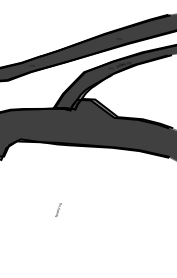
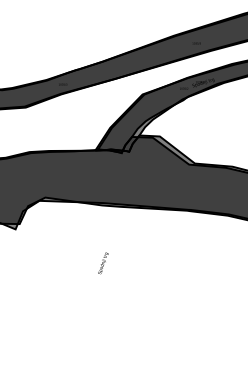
text: (58, 209) -> (103, 262), moved

